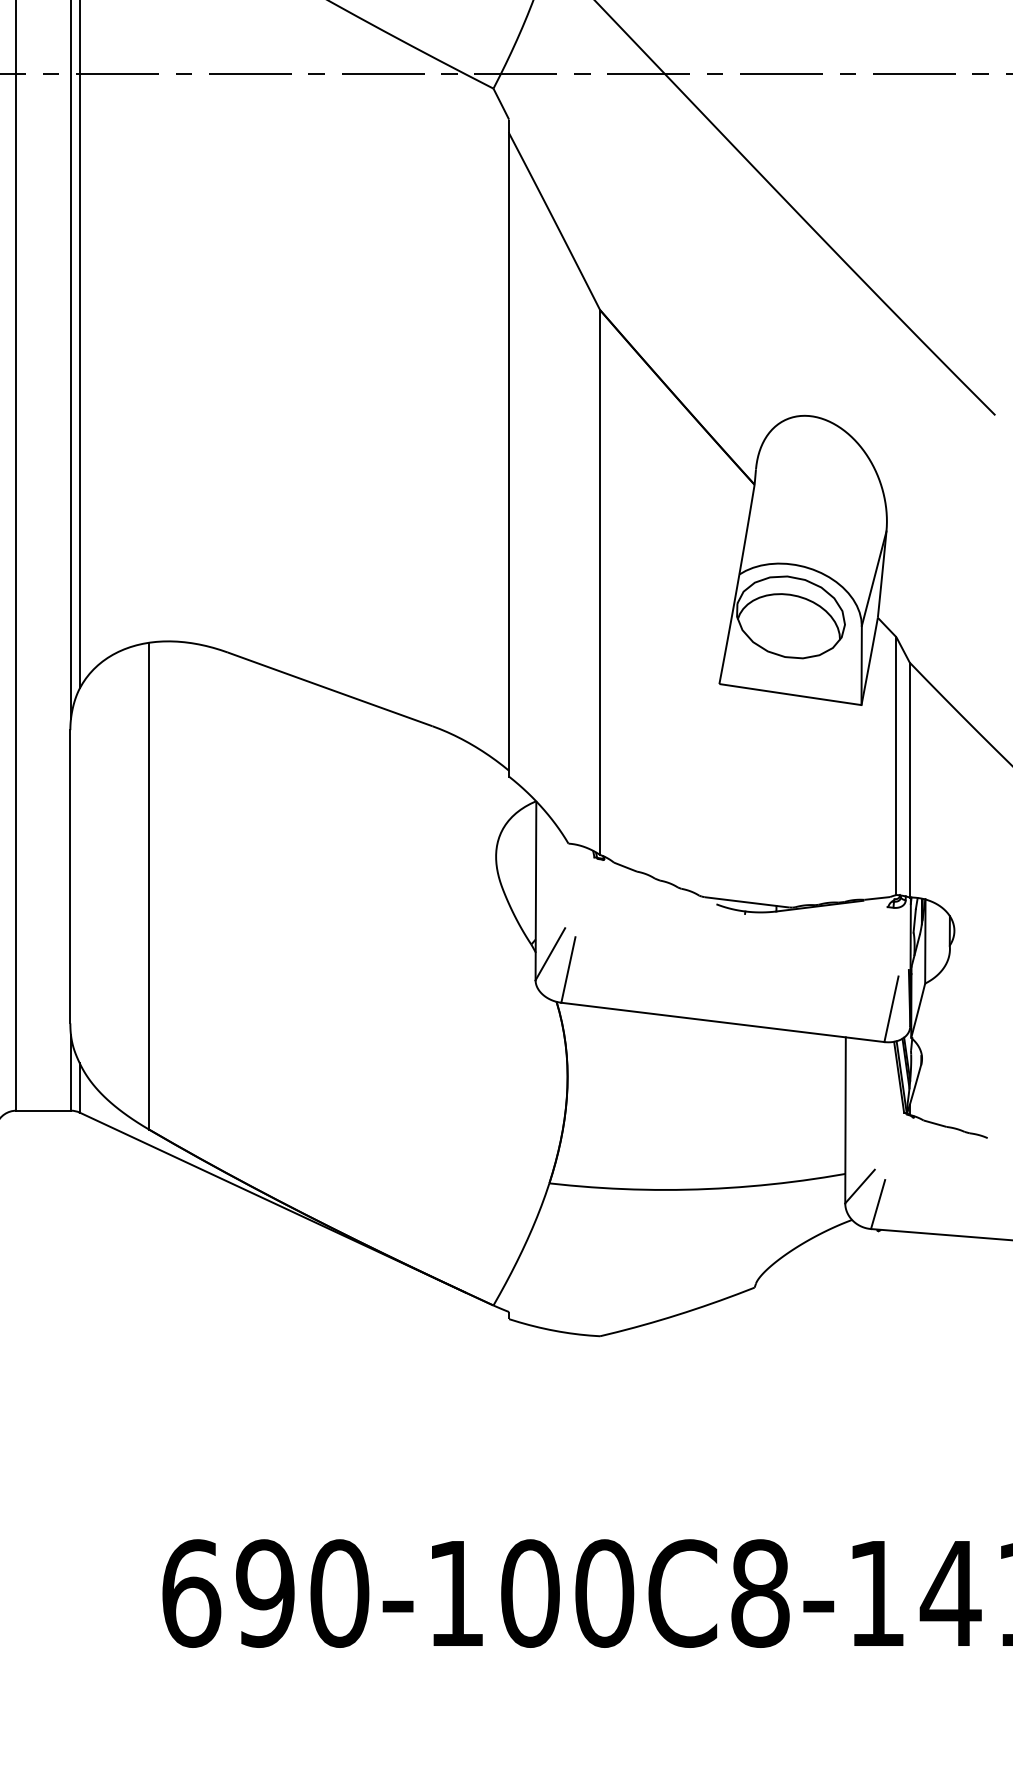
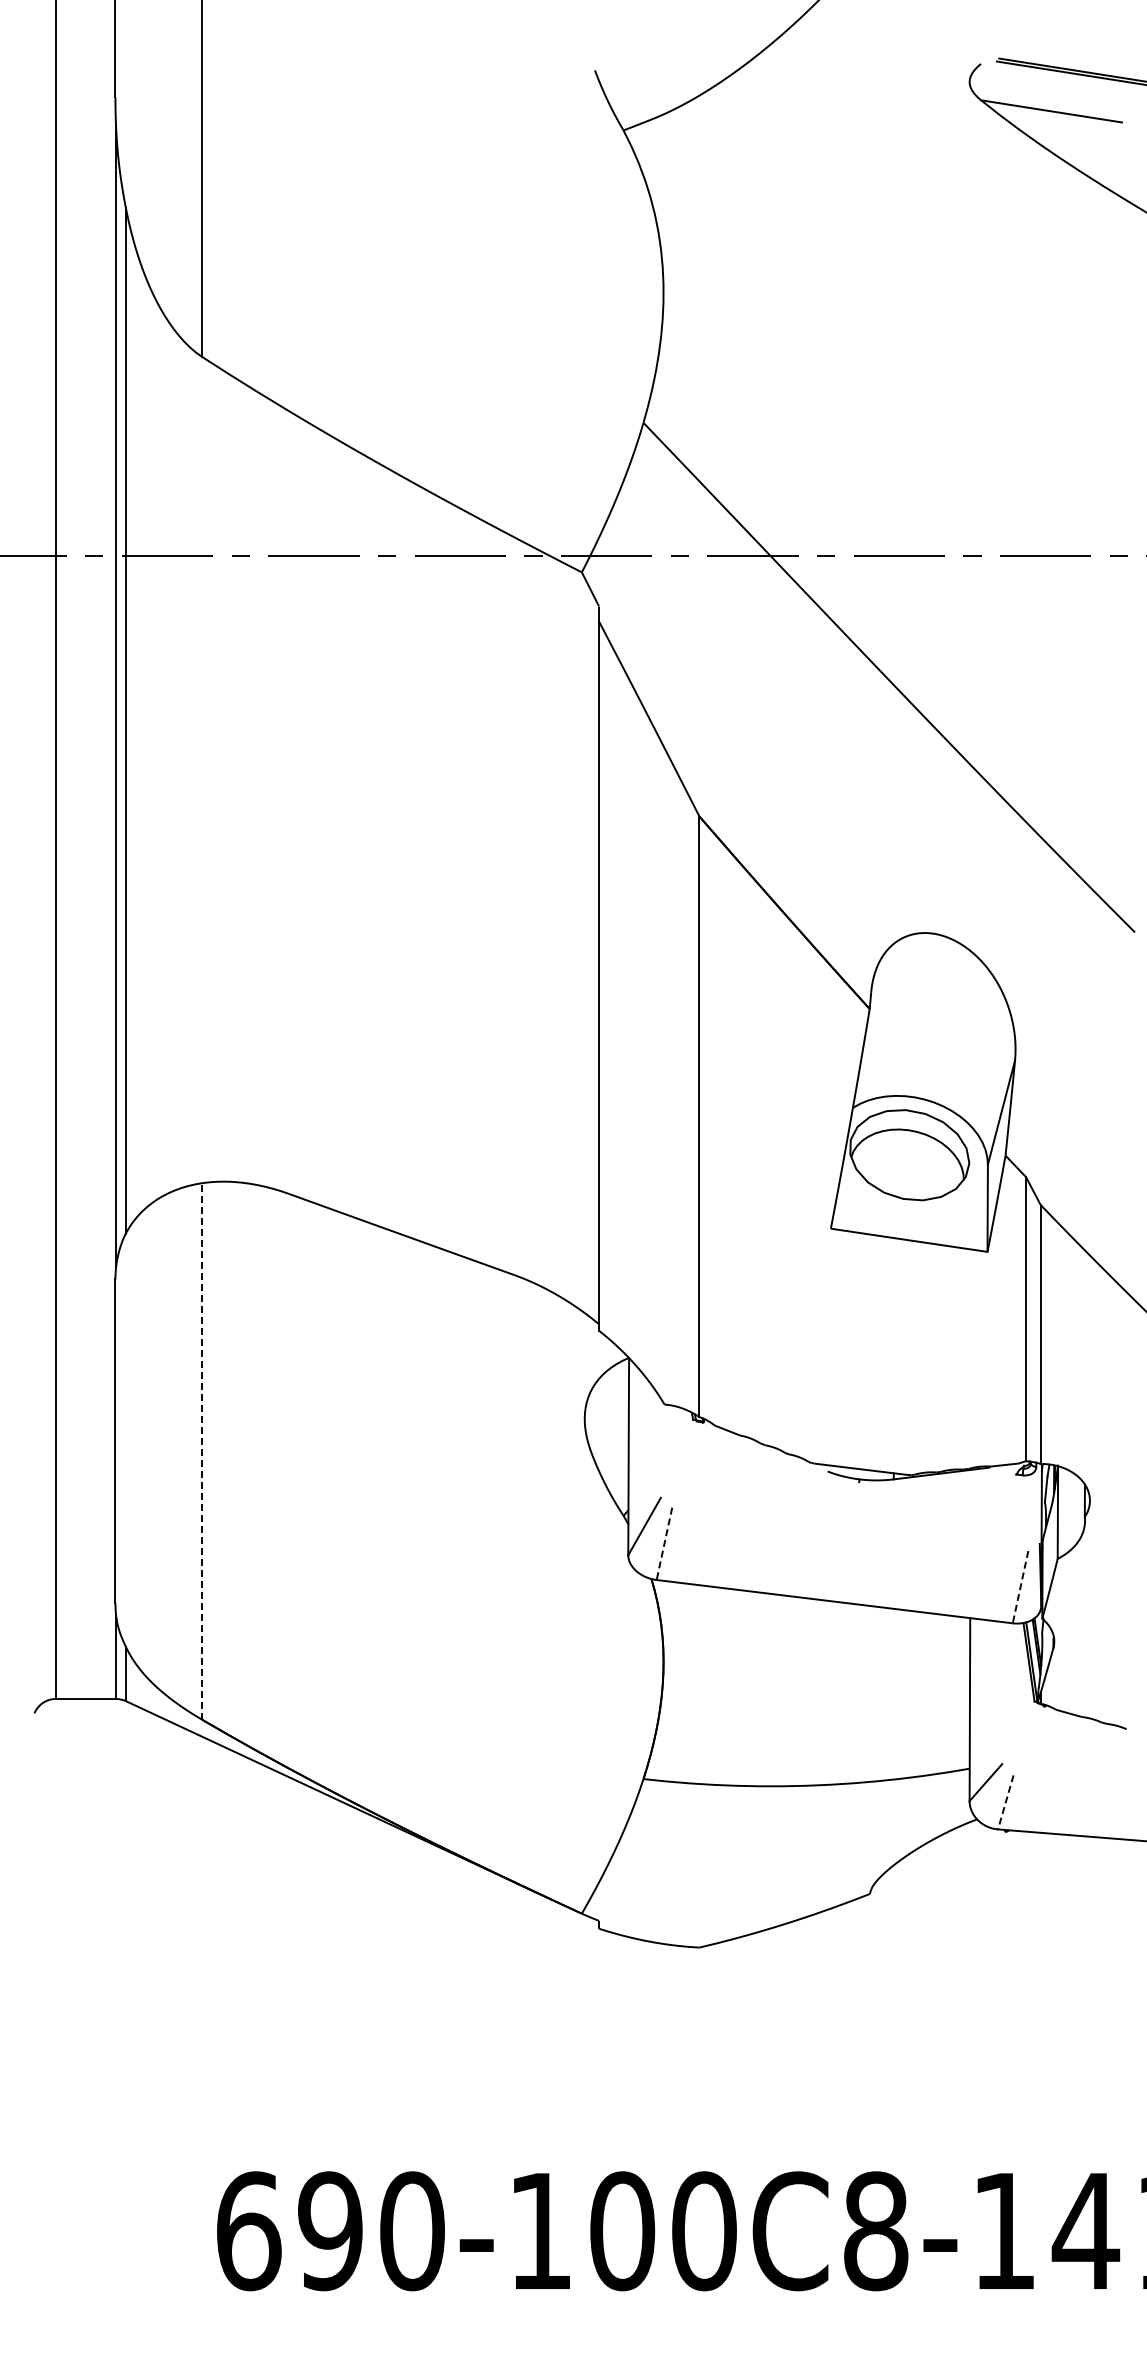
line: (149, 886) -> (202, 1451), solid -> dashed
line: (568, 969) -> (664, 1543), solid -> dashed
line: (891, 1009) -> (1020, 1587), solid -> dashed
line: (877, 1204) -> (1005, 1802), solid -> dashed

